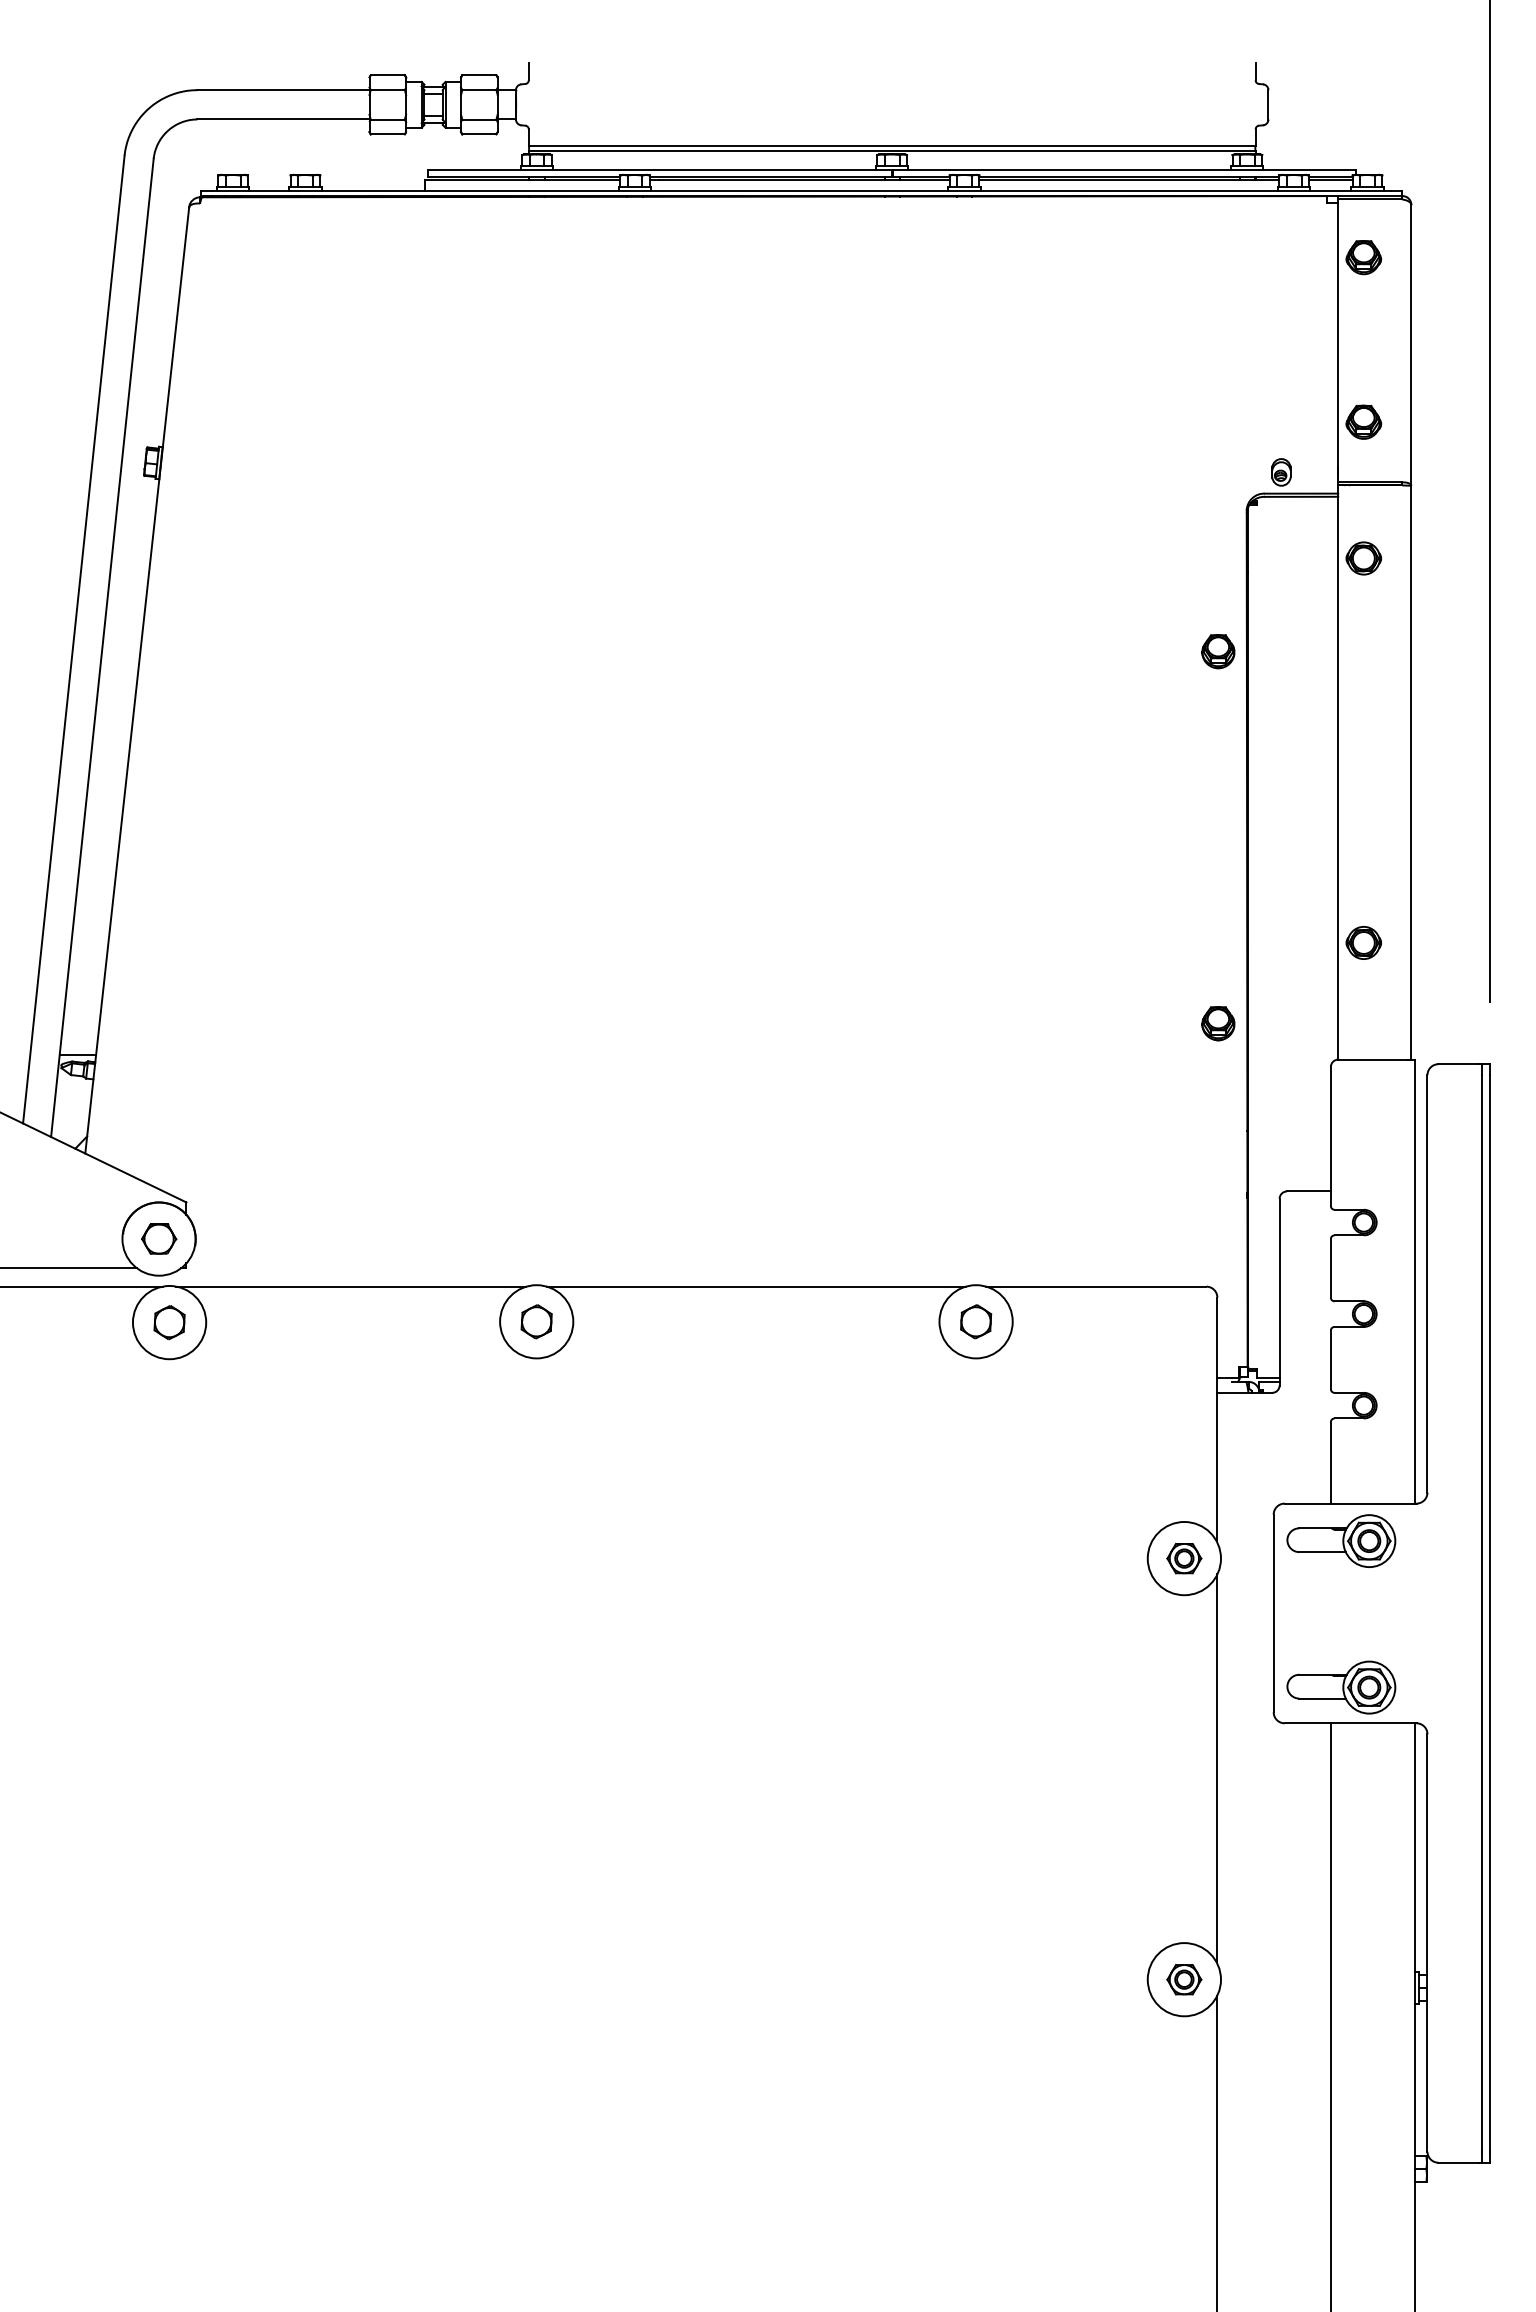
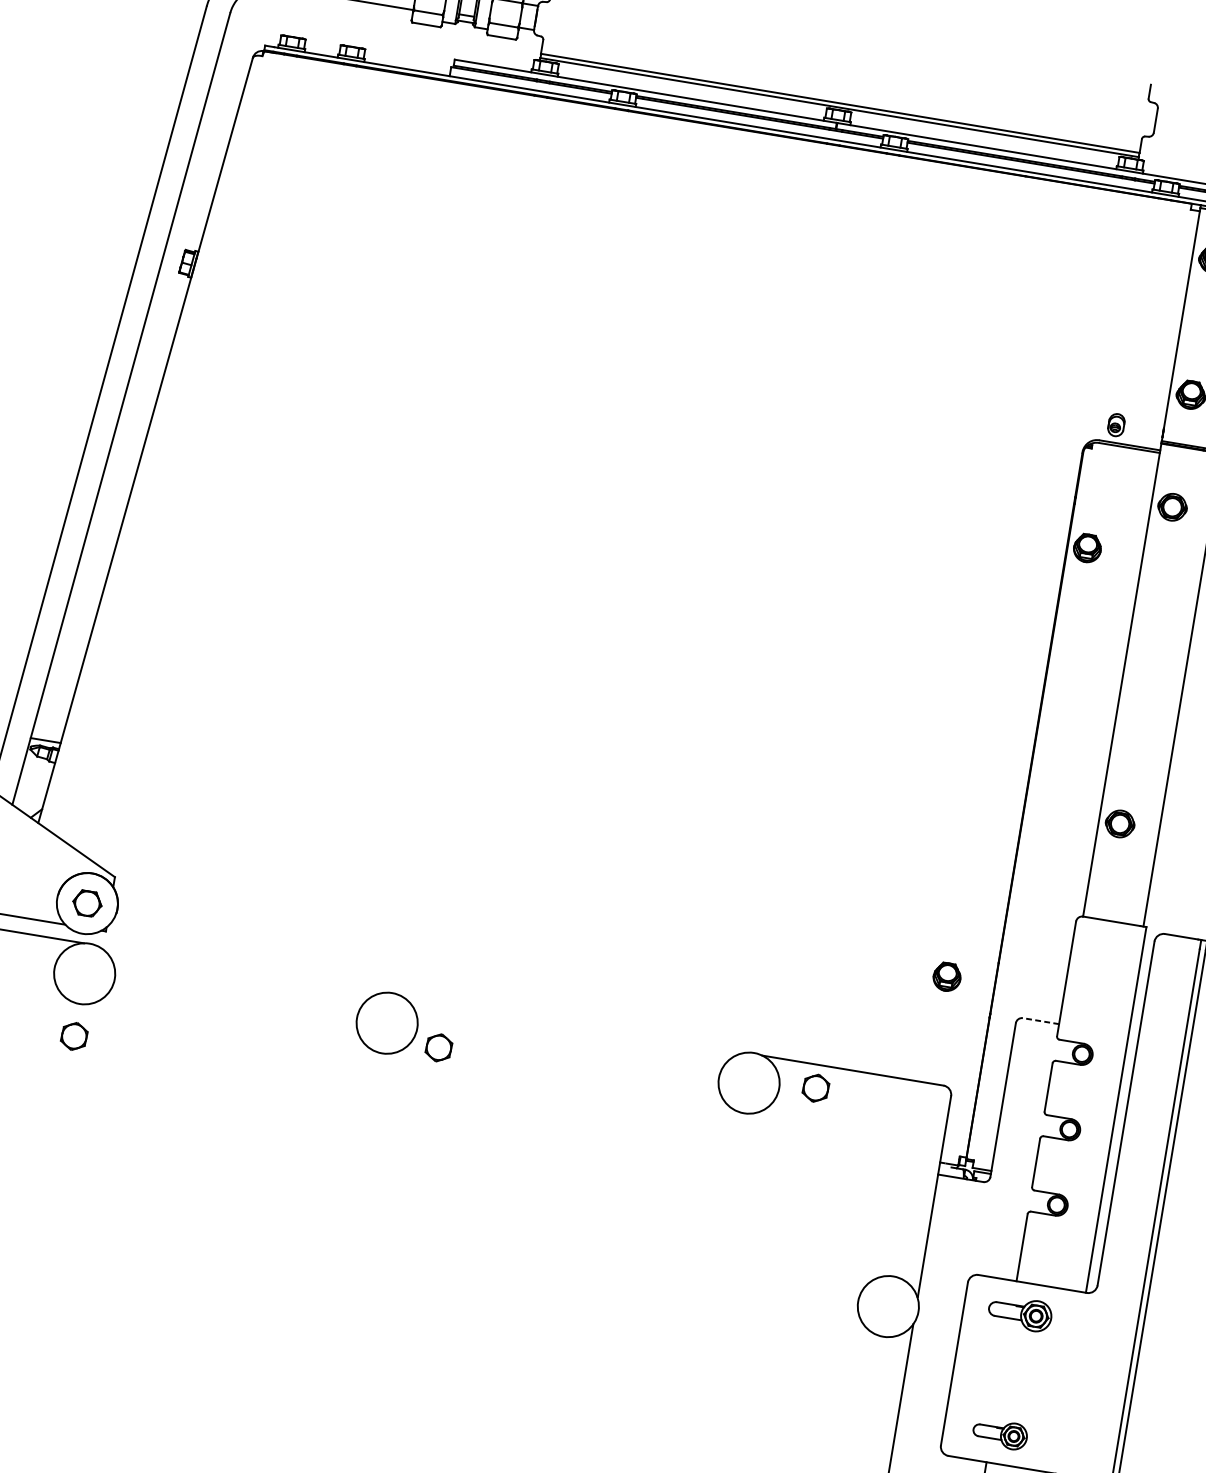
part: (1218, 651) -> (1087, 548), moved
part: (1218, 1023) -> (947, 976), moved
line: (1308, 1191) -> (1040, 1021), solid -> dashed
line: (351, 1286) -> (239, 968), removed
line: (755, 1286) -> (572, 1023), removed
part: (536, 1321) -> (438, 1047), moved
part: (976, 1321) -> (816, 1088), moved
part: (169, 1322) -> (74, 1036), moved
part: (1341, 1540) -> (1020, 1313), size x0.7
part: (1184, 1558) -> (888, 1306), removed
part: (1341, 1687) -> (1000, 1434), size x0.6

